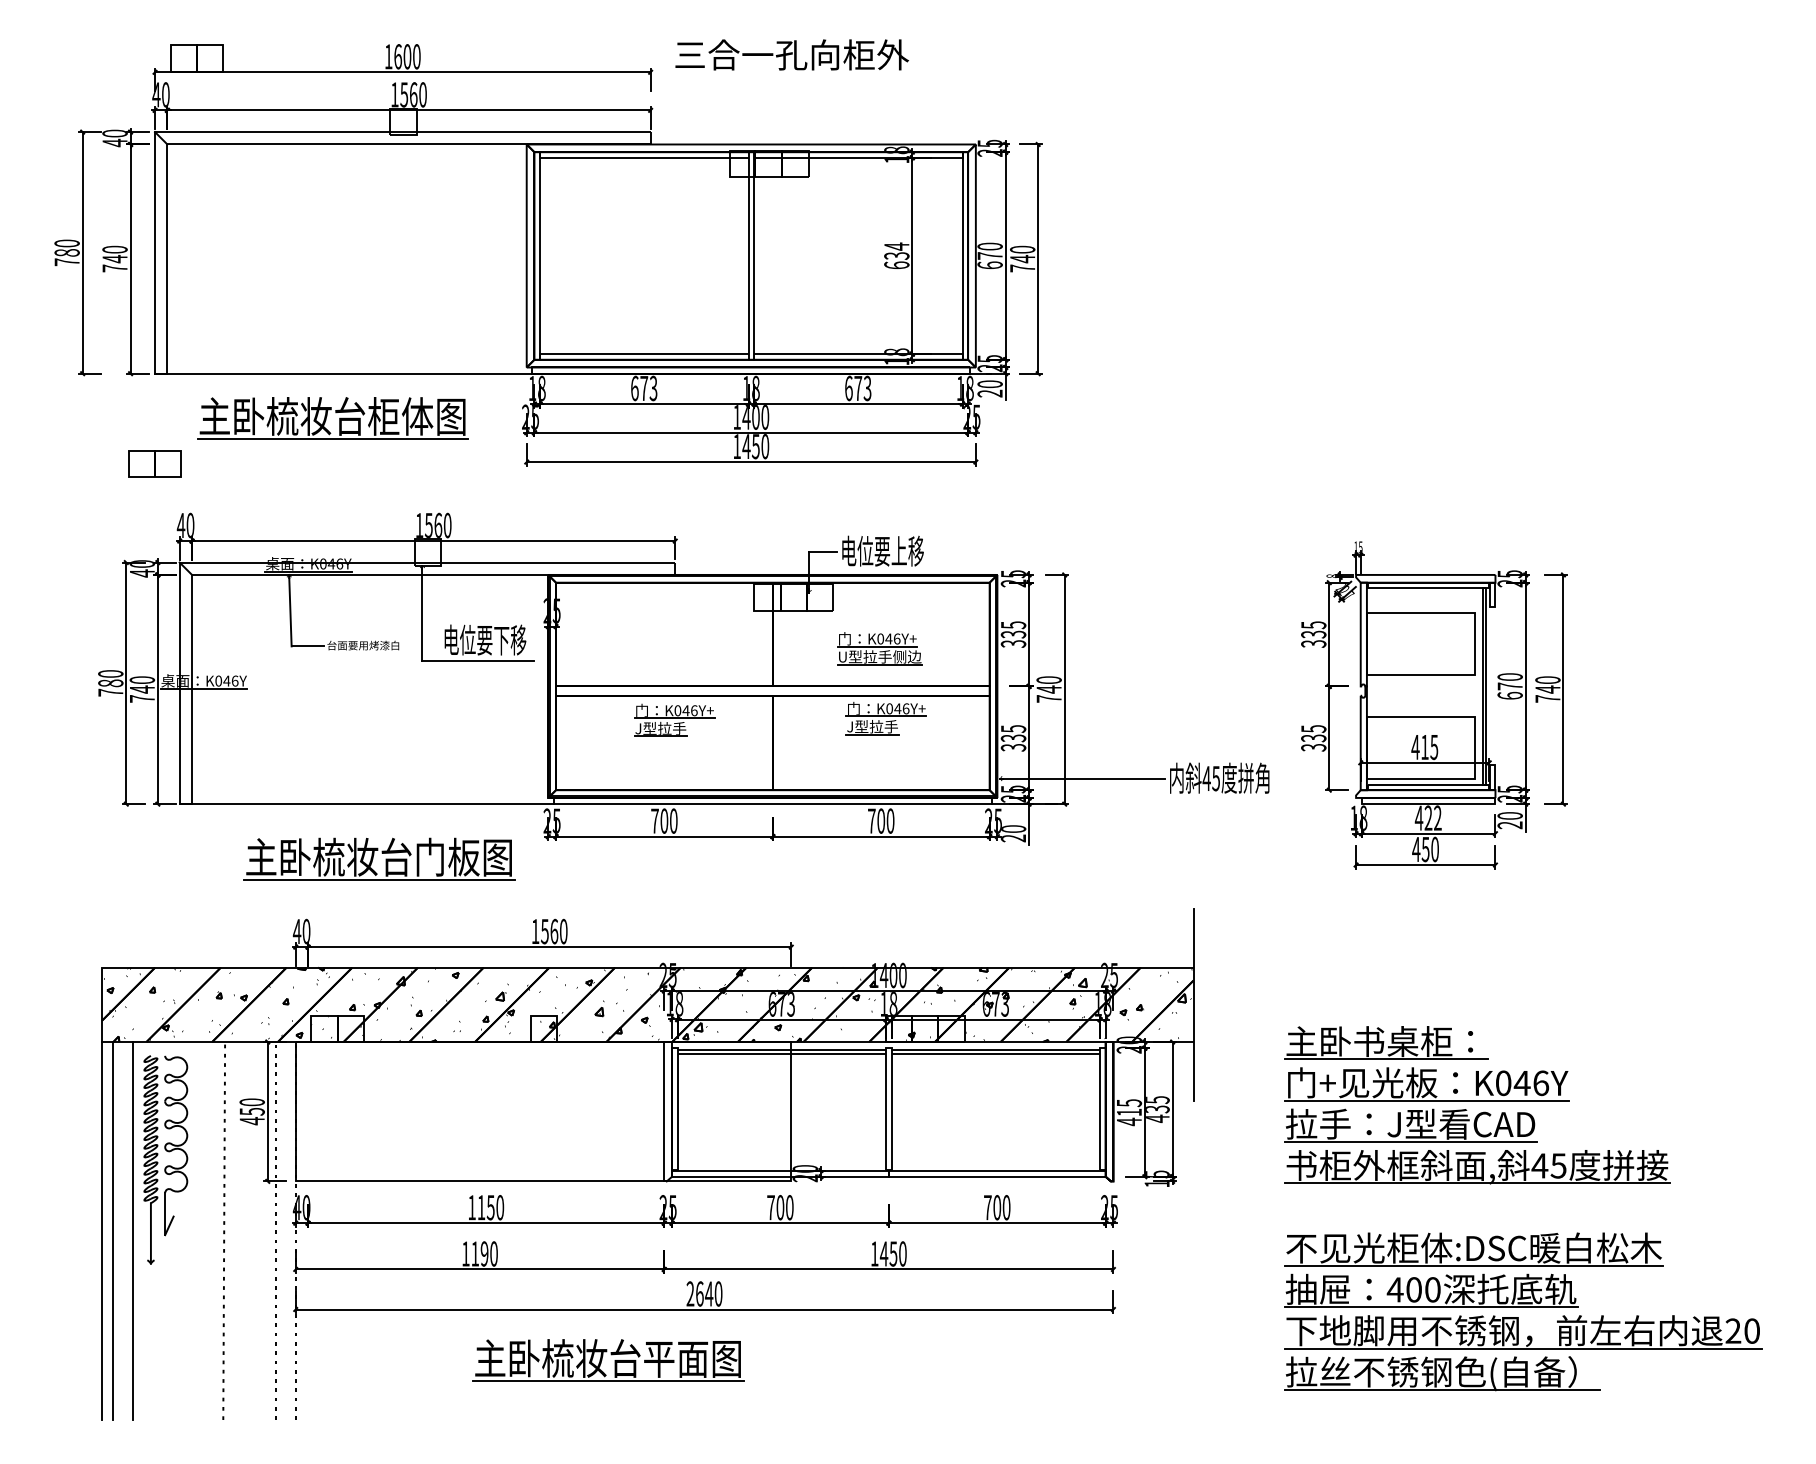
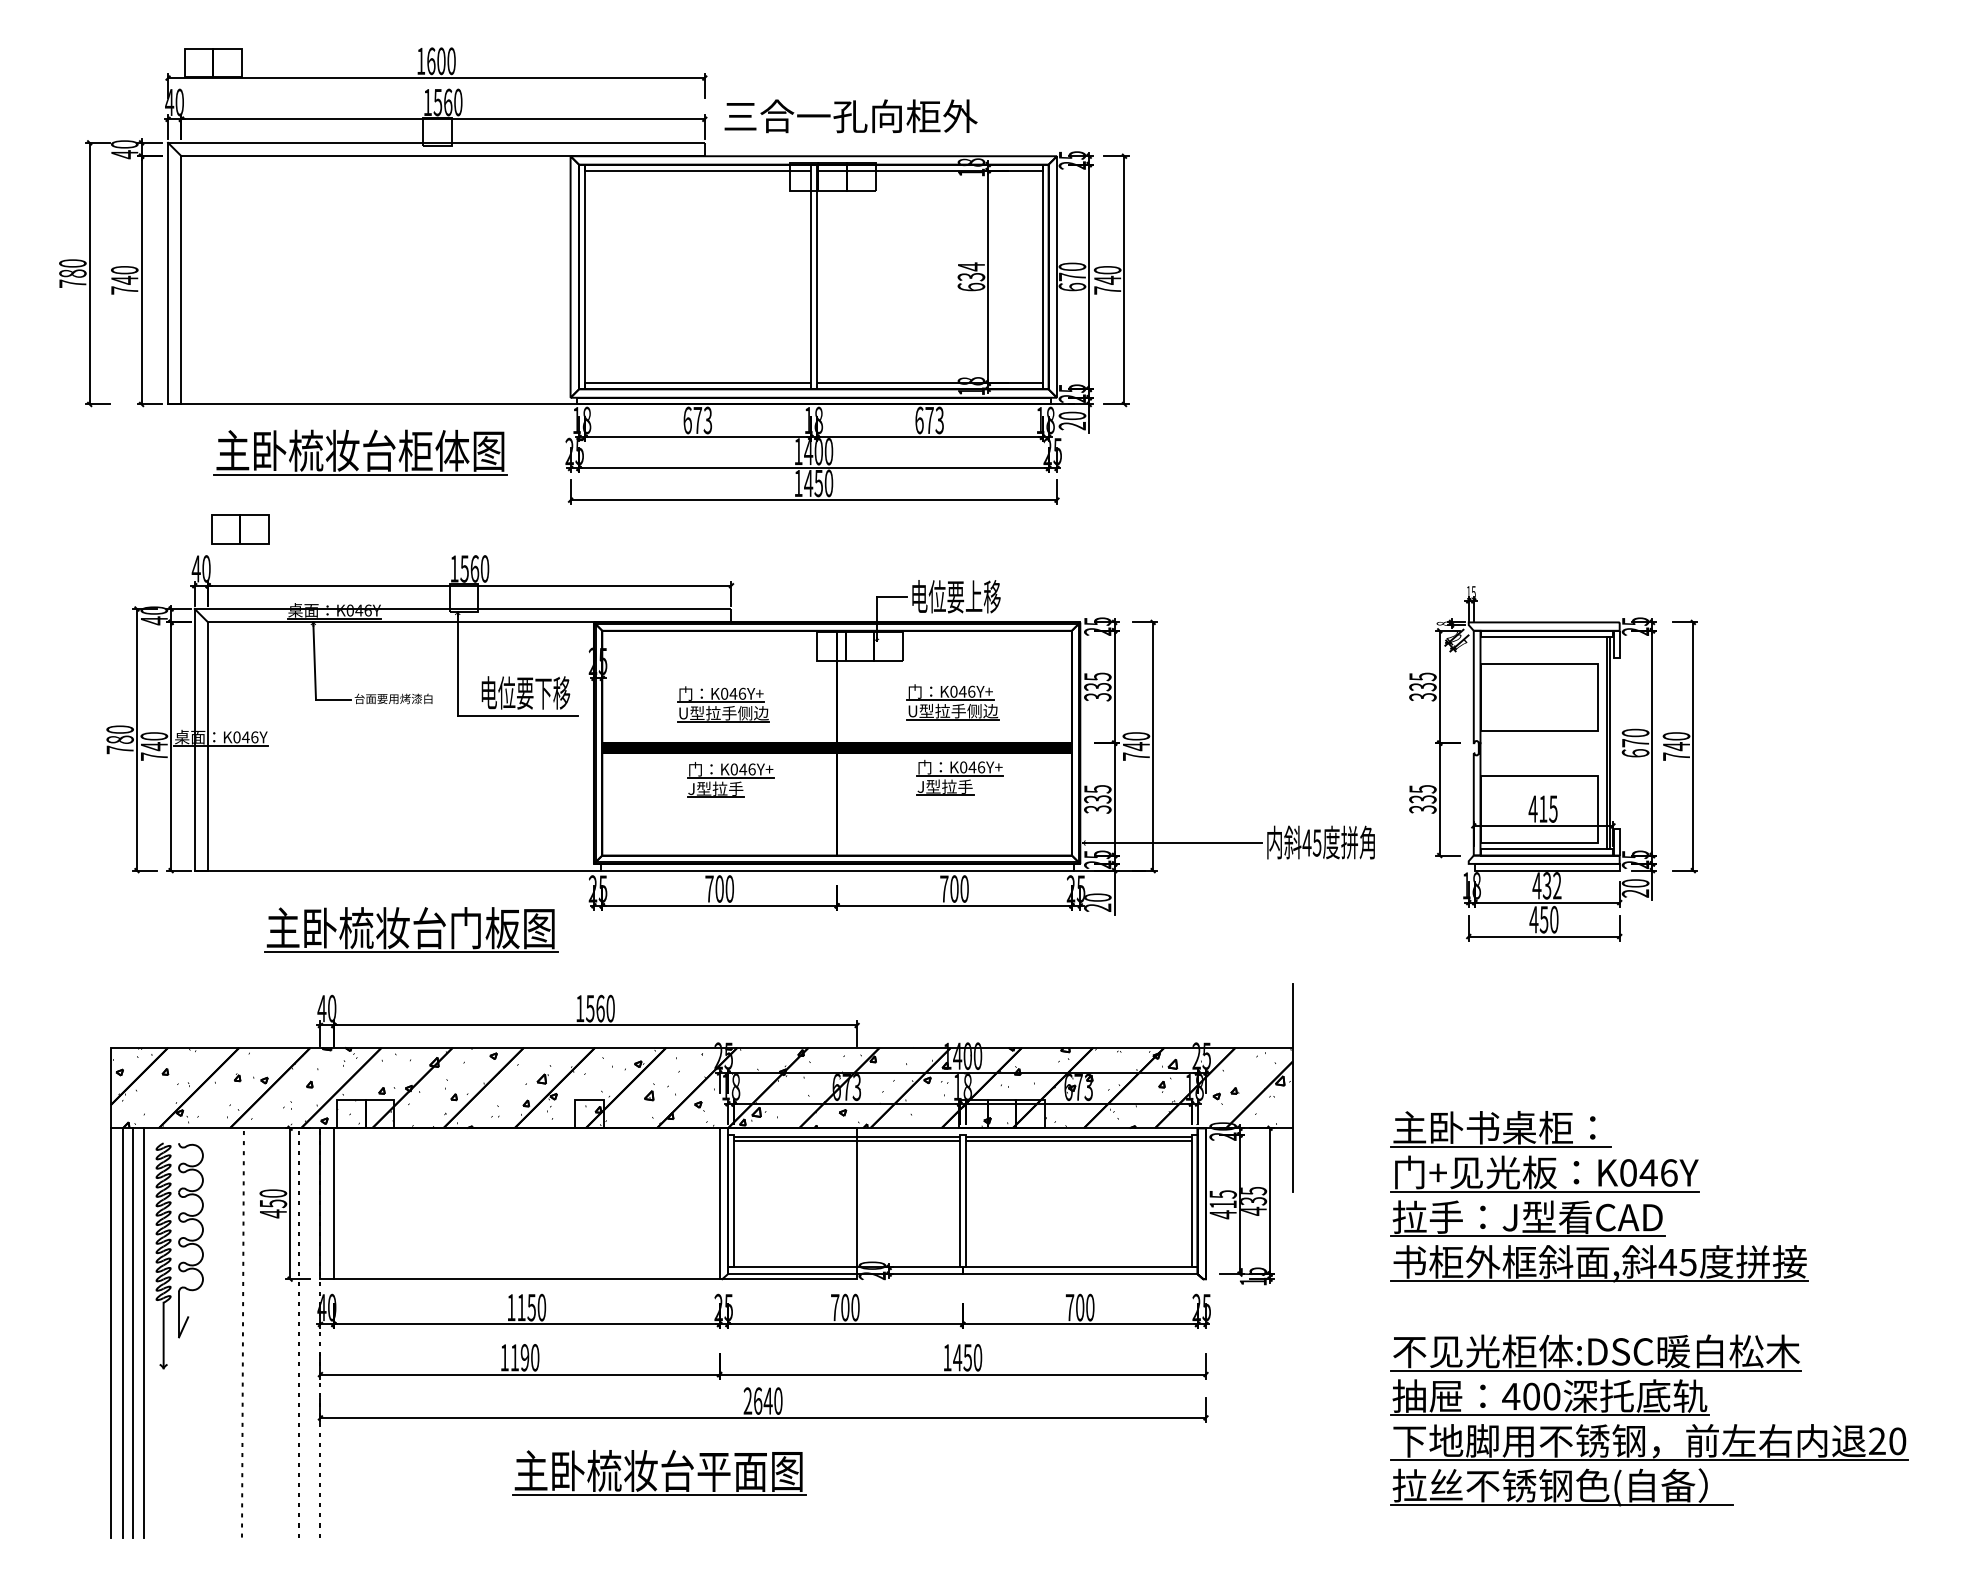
text: (791, 55) -> (850, 116), moved
part: (155, 464) -> (240, 529), moved
part: (667, 650) -> (723, 704), added
fill: (772, 691) -> (836, 748), added
text: (1427, 817) -> (1546, 885), 422 -> 432
line: (307, 1111) -> (333, 1203), added
line: (122, 1230) -> (132, 1332), added

